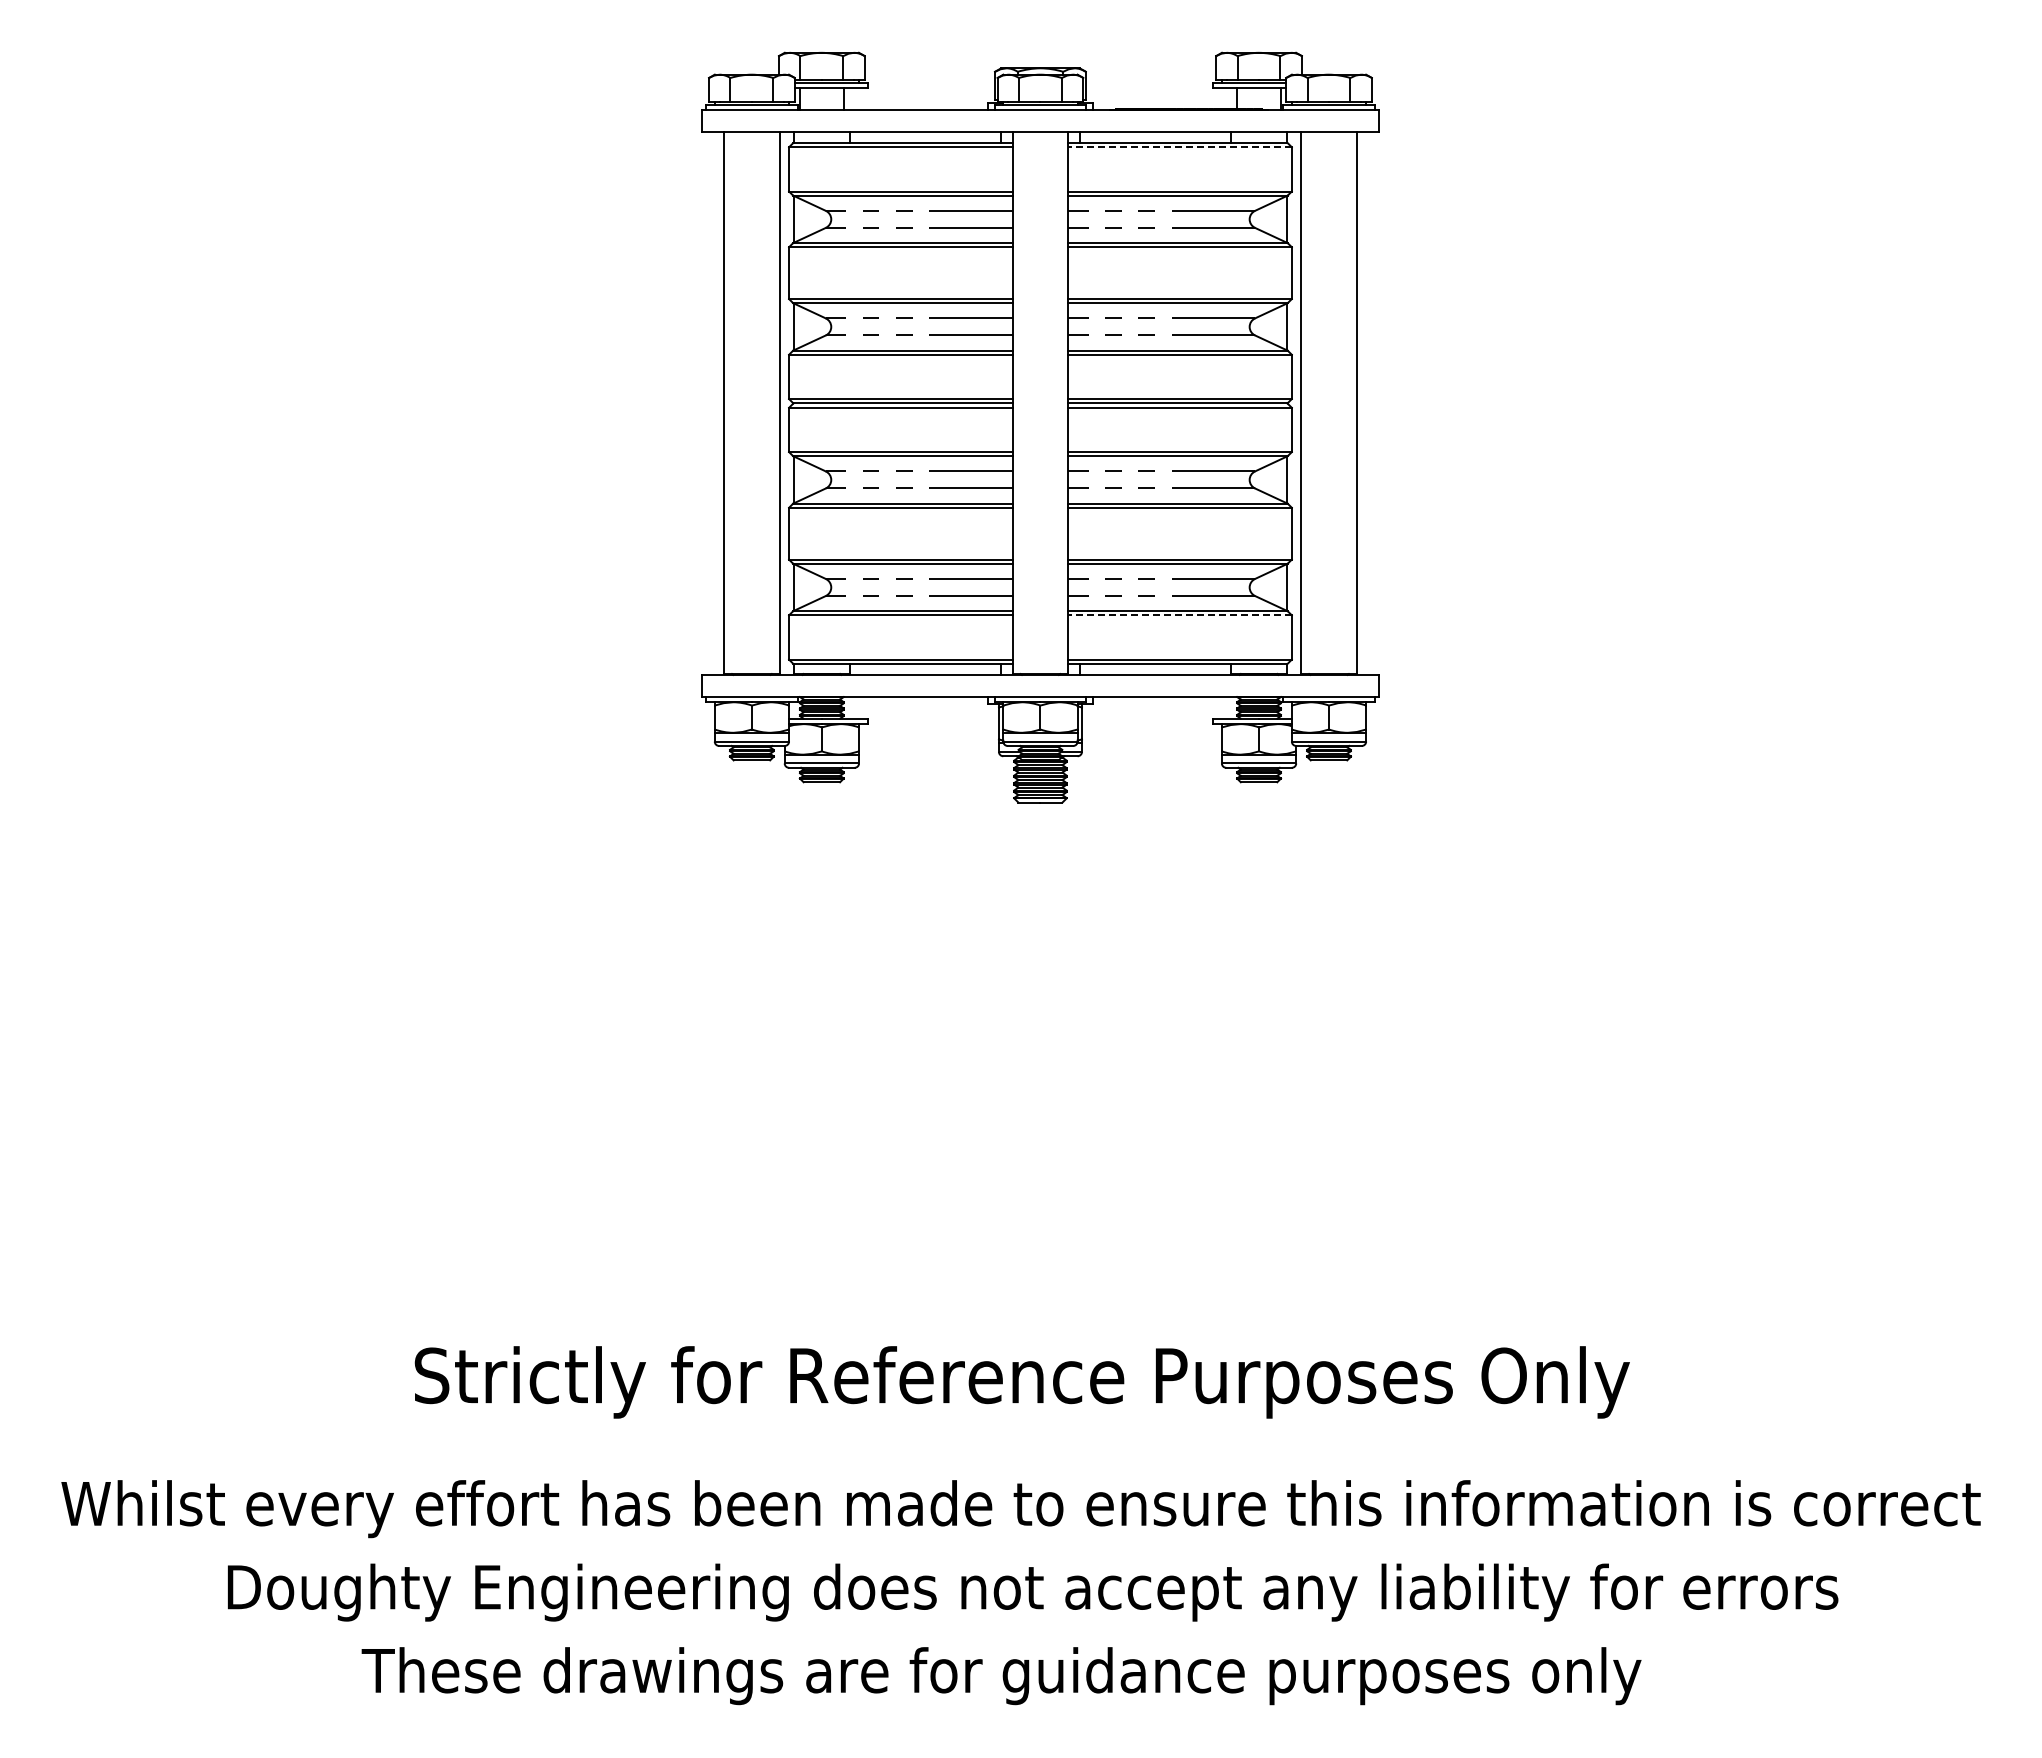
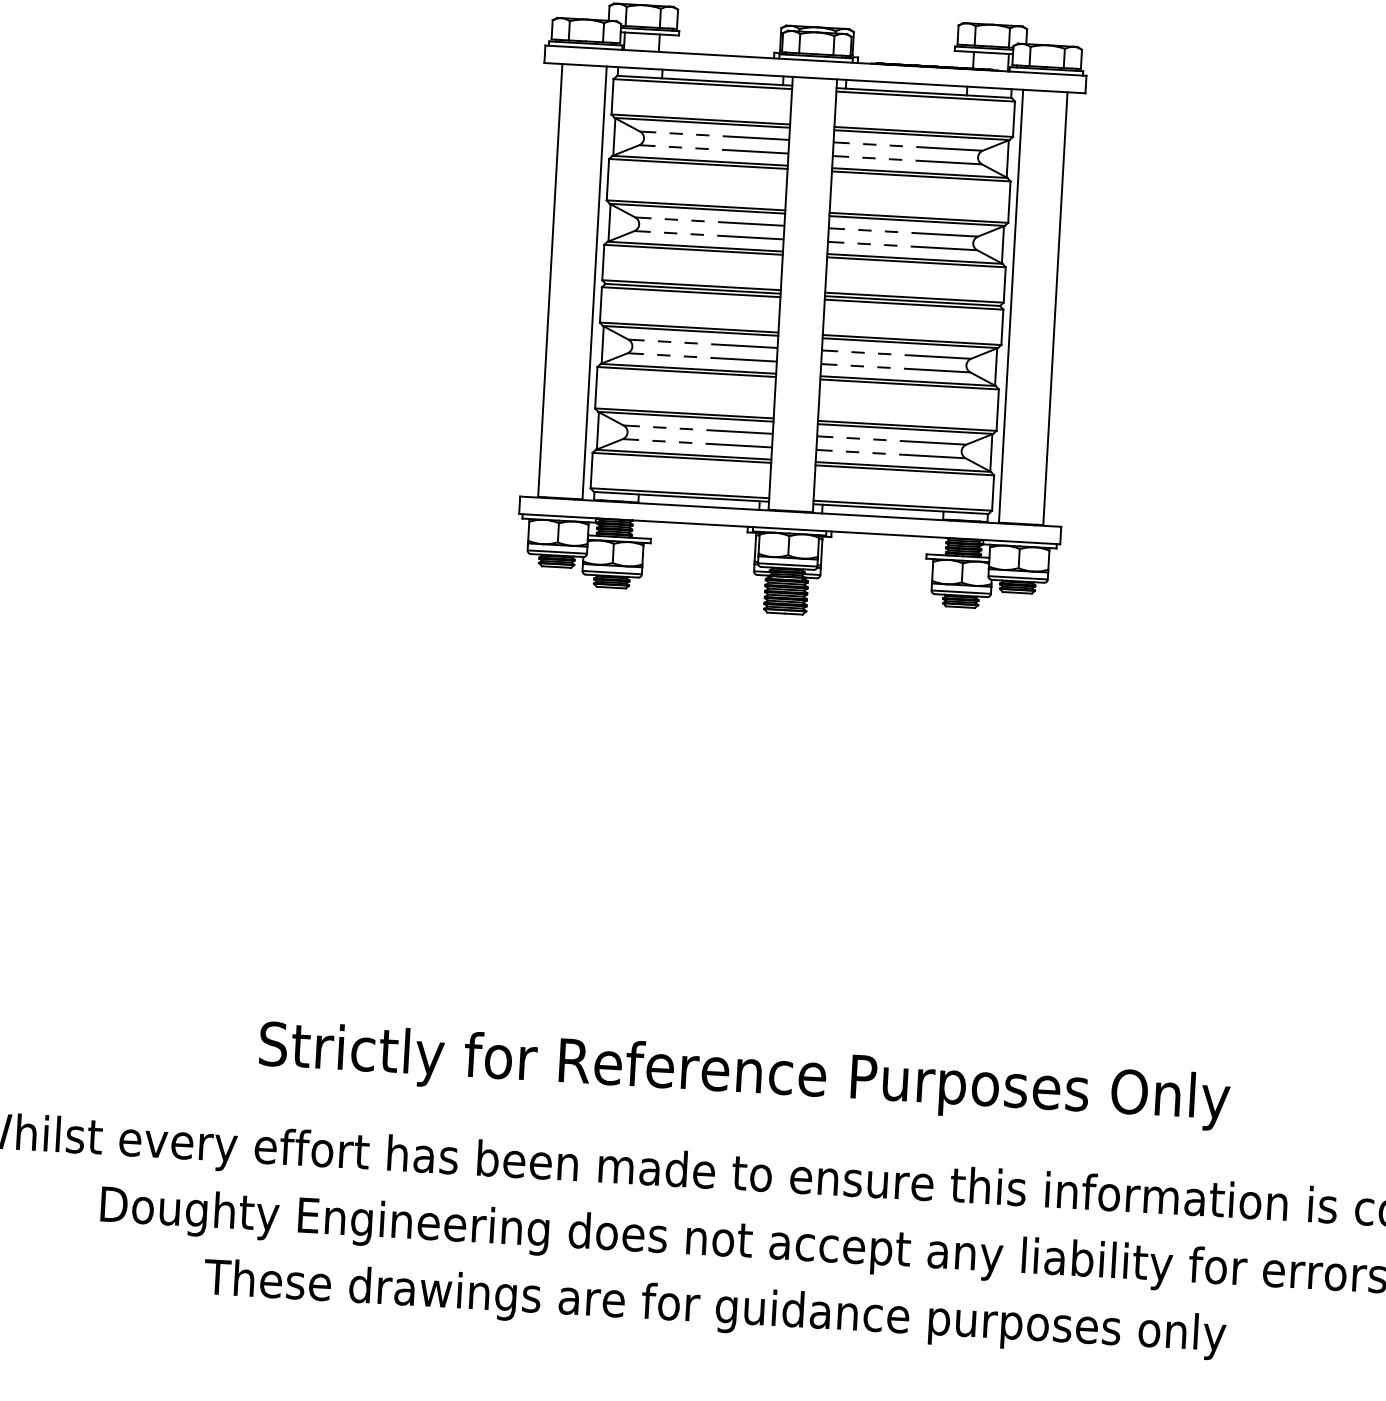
line: (1180, 147) -> (926, 96), dashed -> solid
line: (1180, 615) -> (905, 470), dashed -> solid

